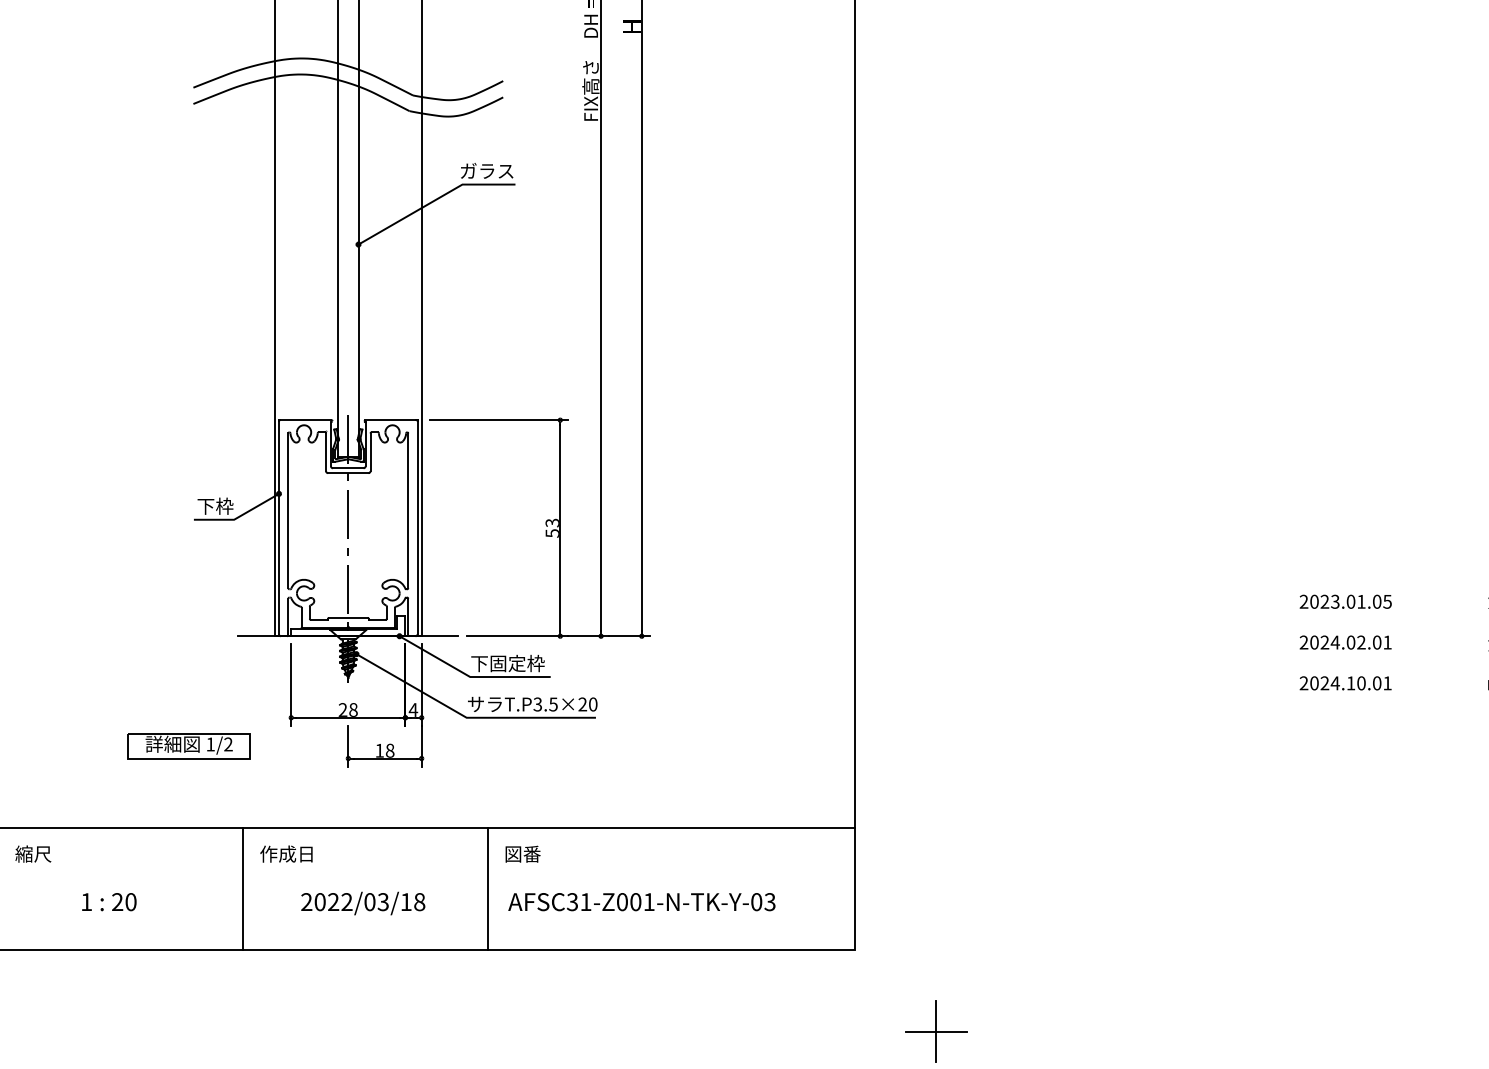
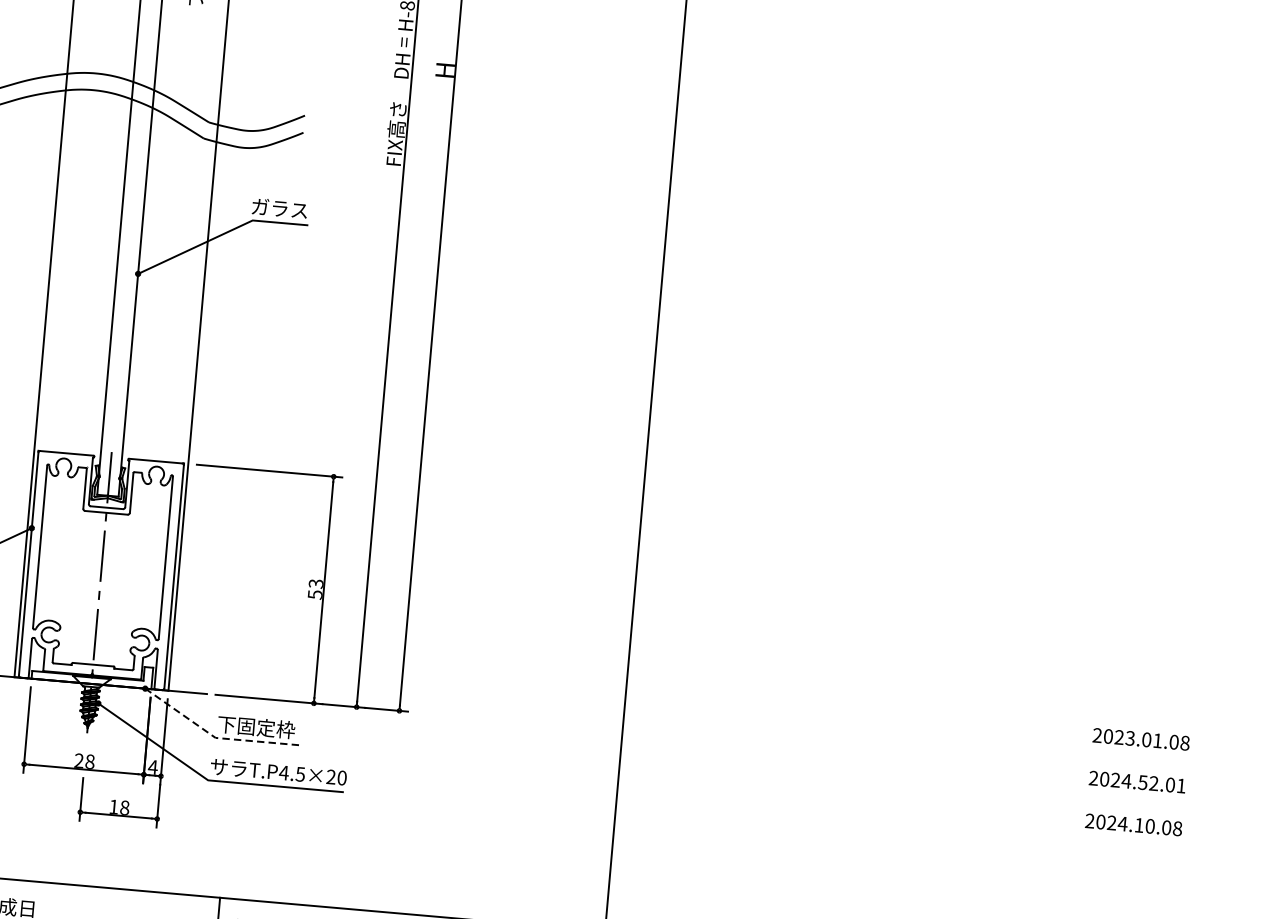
text: (1387, 601) -> (1185, 742), 2023.01.05 -> 2023.01.08
text: (1350, 642) -> (1142, 782), 2024.02.01 -> 2024.52.01
line: (470, 677) -> (215, 738), solid -> dashed
text: (1387, 683) -> (1177, 828), 2024.10.01 -> 2024.10.08
text: (537, 704) -> (283, 772), T.P3.5×20 -> T.P4.5×20

